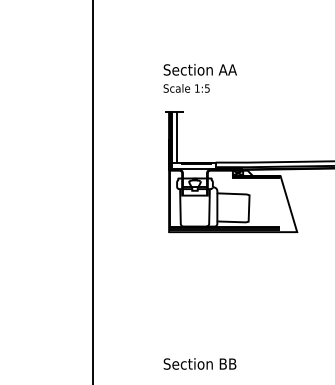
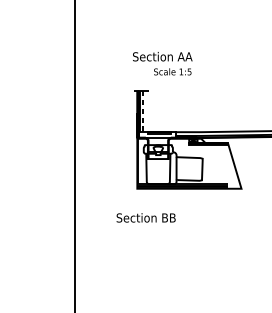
text: (186, 88) -> (172, 71), moved
line: (176, 136) -> (143, 110), solid -> dashed
text: (199, 363) -> (145, 217), moved

